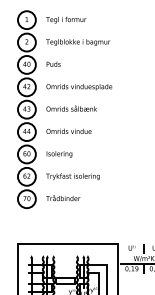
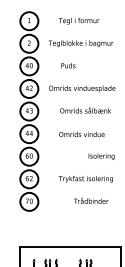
text: (66, 20) -> (79, 21), moved
text: (53, 63) -> (68, 64), moved
text: (71, 108) -> (85, 110), moved
text: (68, 130) -> (81, 133), moved
text: (59, 154) -> (101, 156), moved
text: (72, 176) -> (85, 178), moved
text: (63, 198) -> (91, 201), moved

